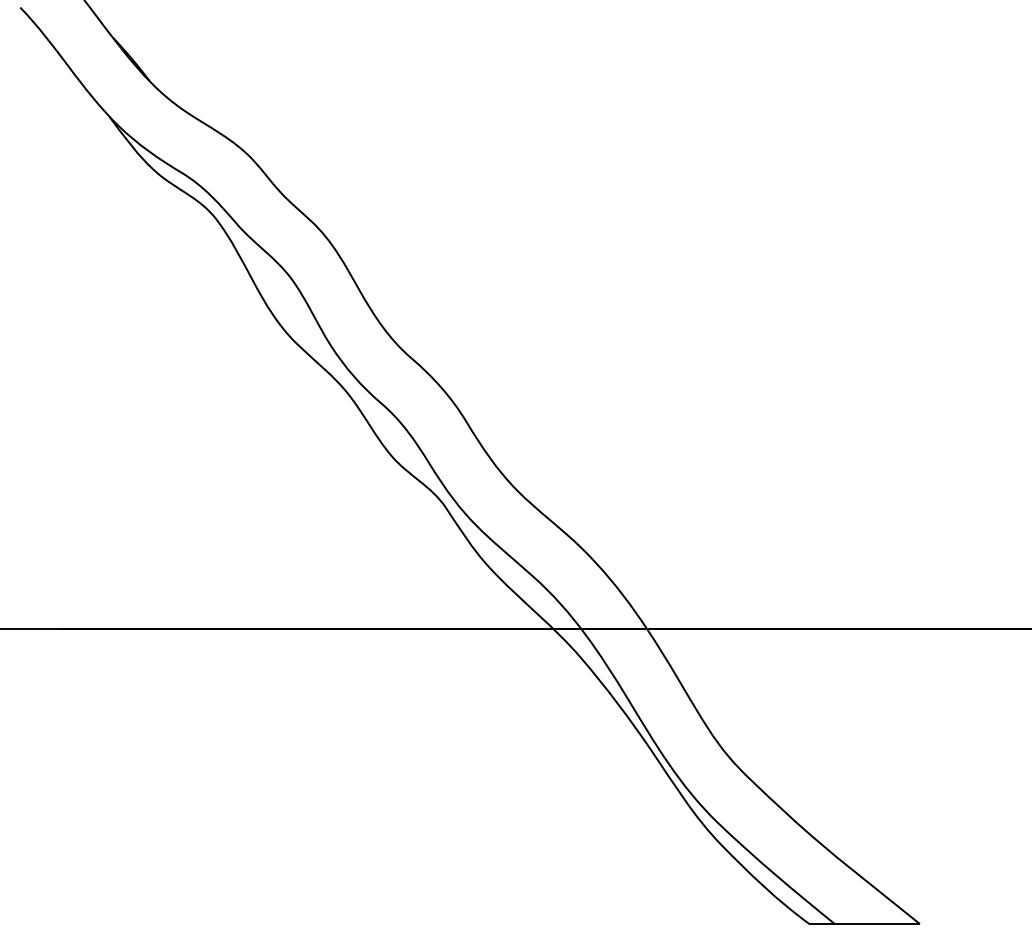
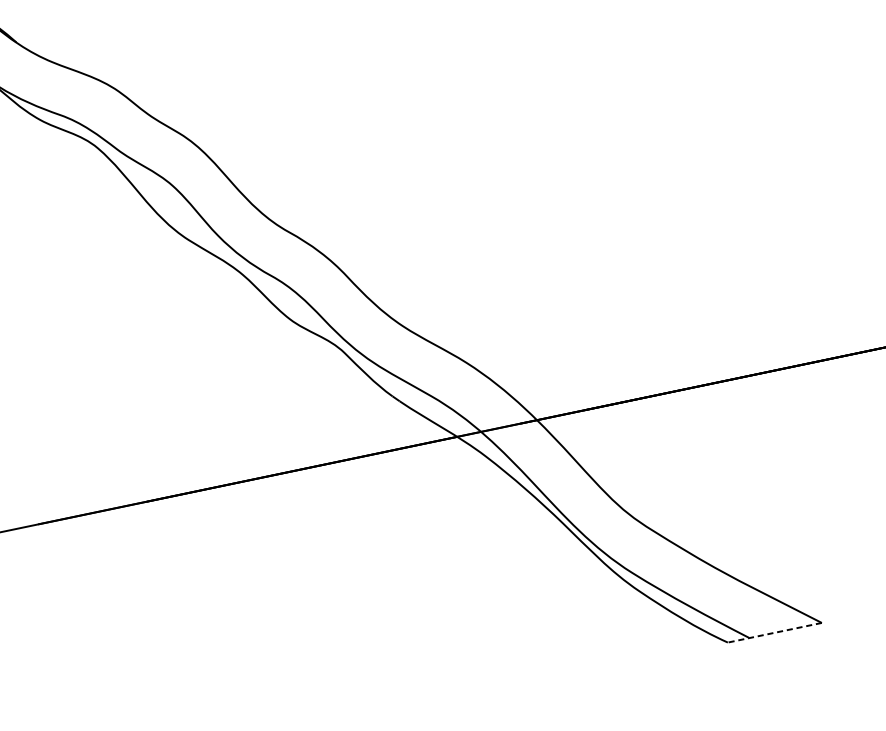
line: (864, 924) -> (774, 633), solid -> dashed

